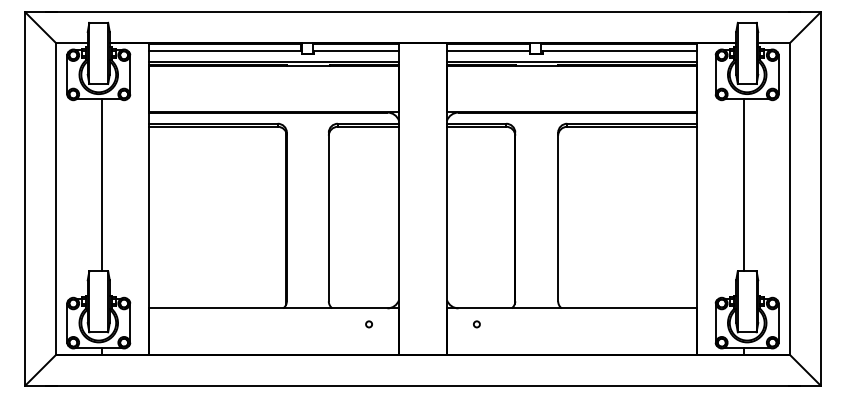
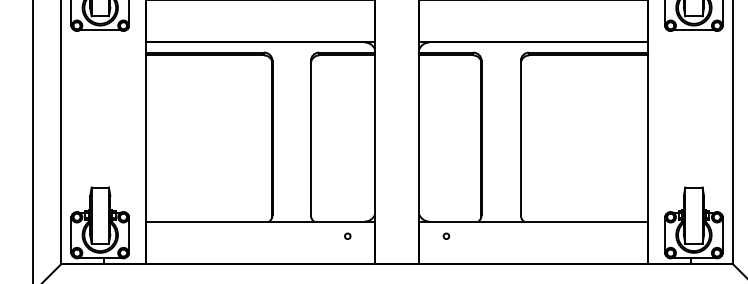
line: (102, 185) -> (103, 109), removed
line: (743, 185) -> (690, 109), removed

